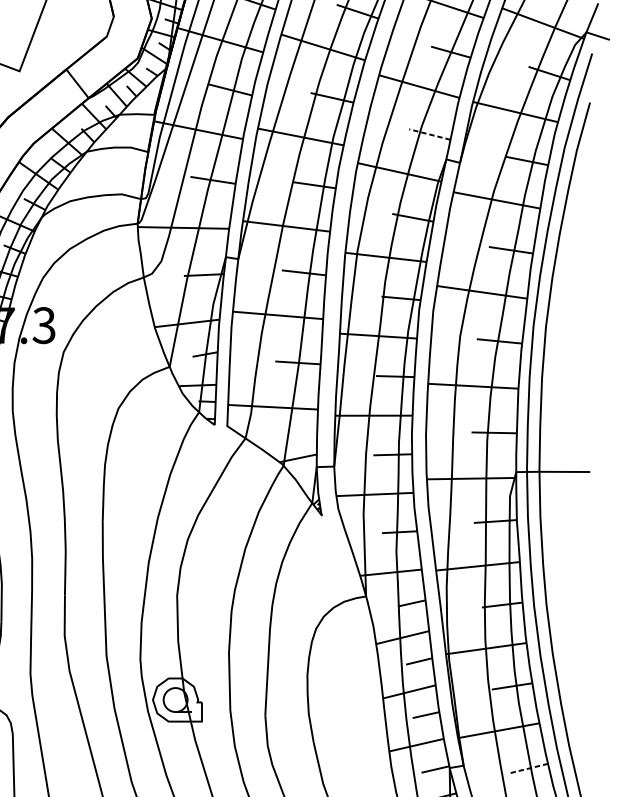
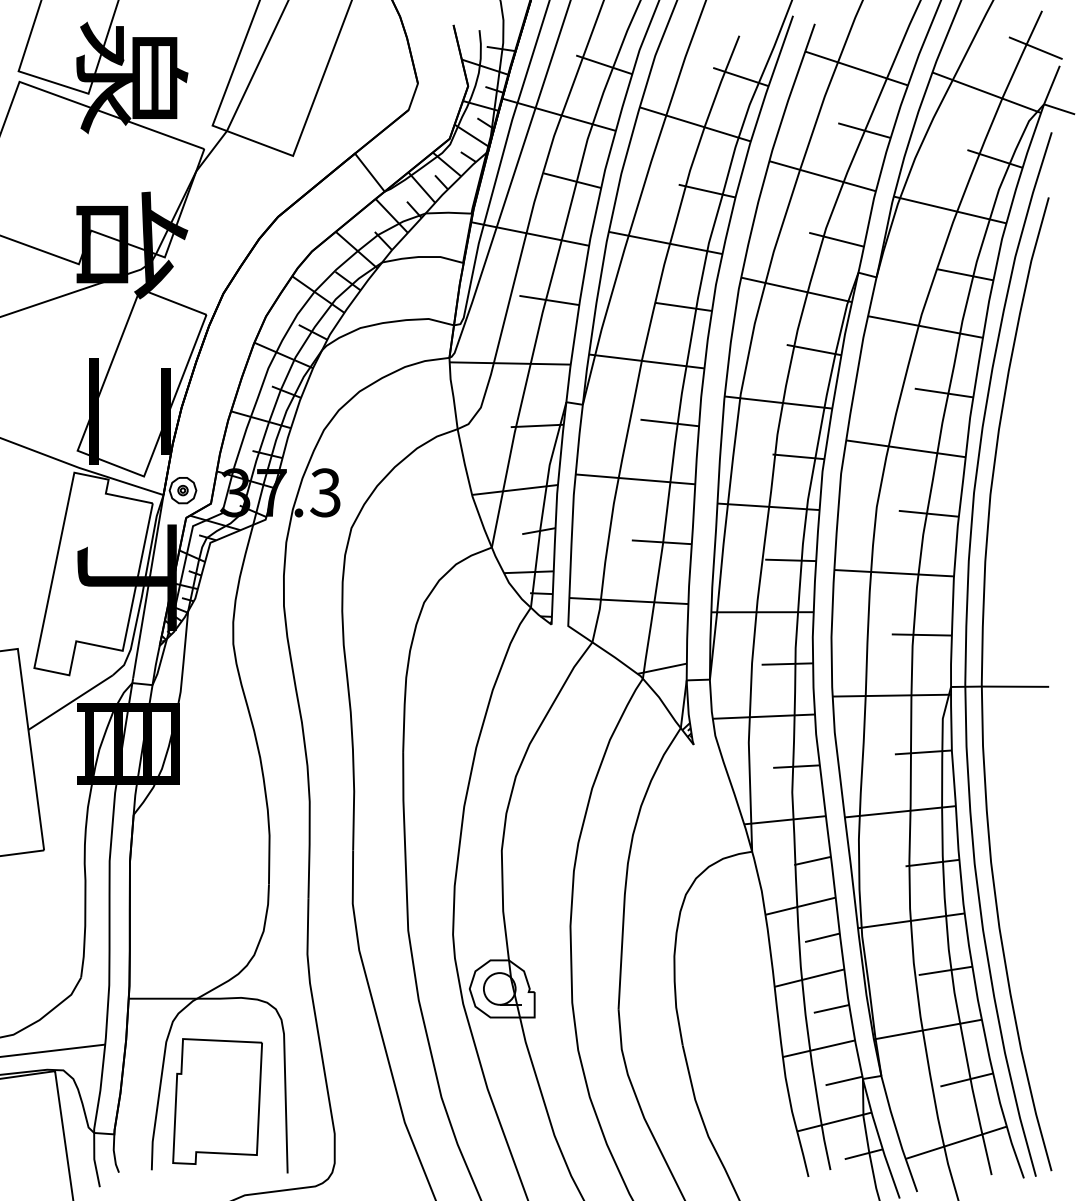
line: (429, 134) -> (836, 239), dashed -> solid
line: (527, 769) -> (966, 1080), dashed -> solid

